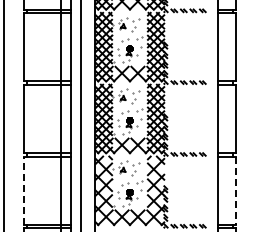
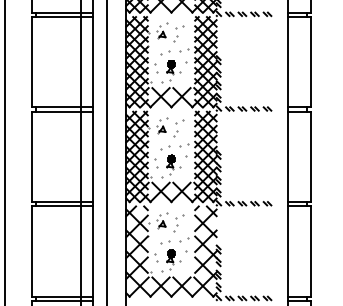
line: (23, 190) -> (31, 251), dashed -> solid
line: (236, 191) -> (311, 252), dashed -> solid

